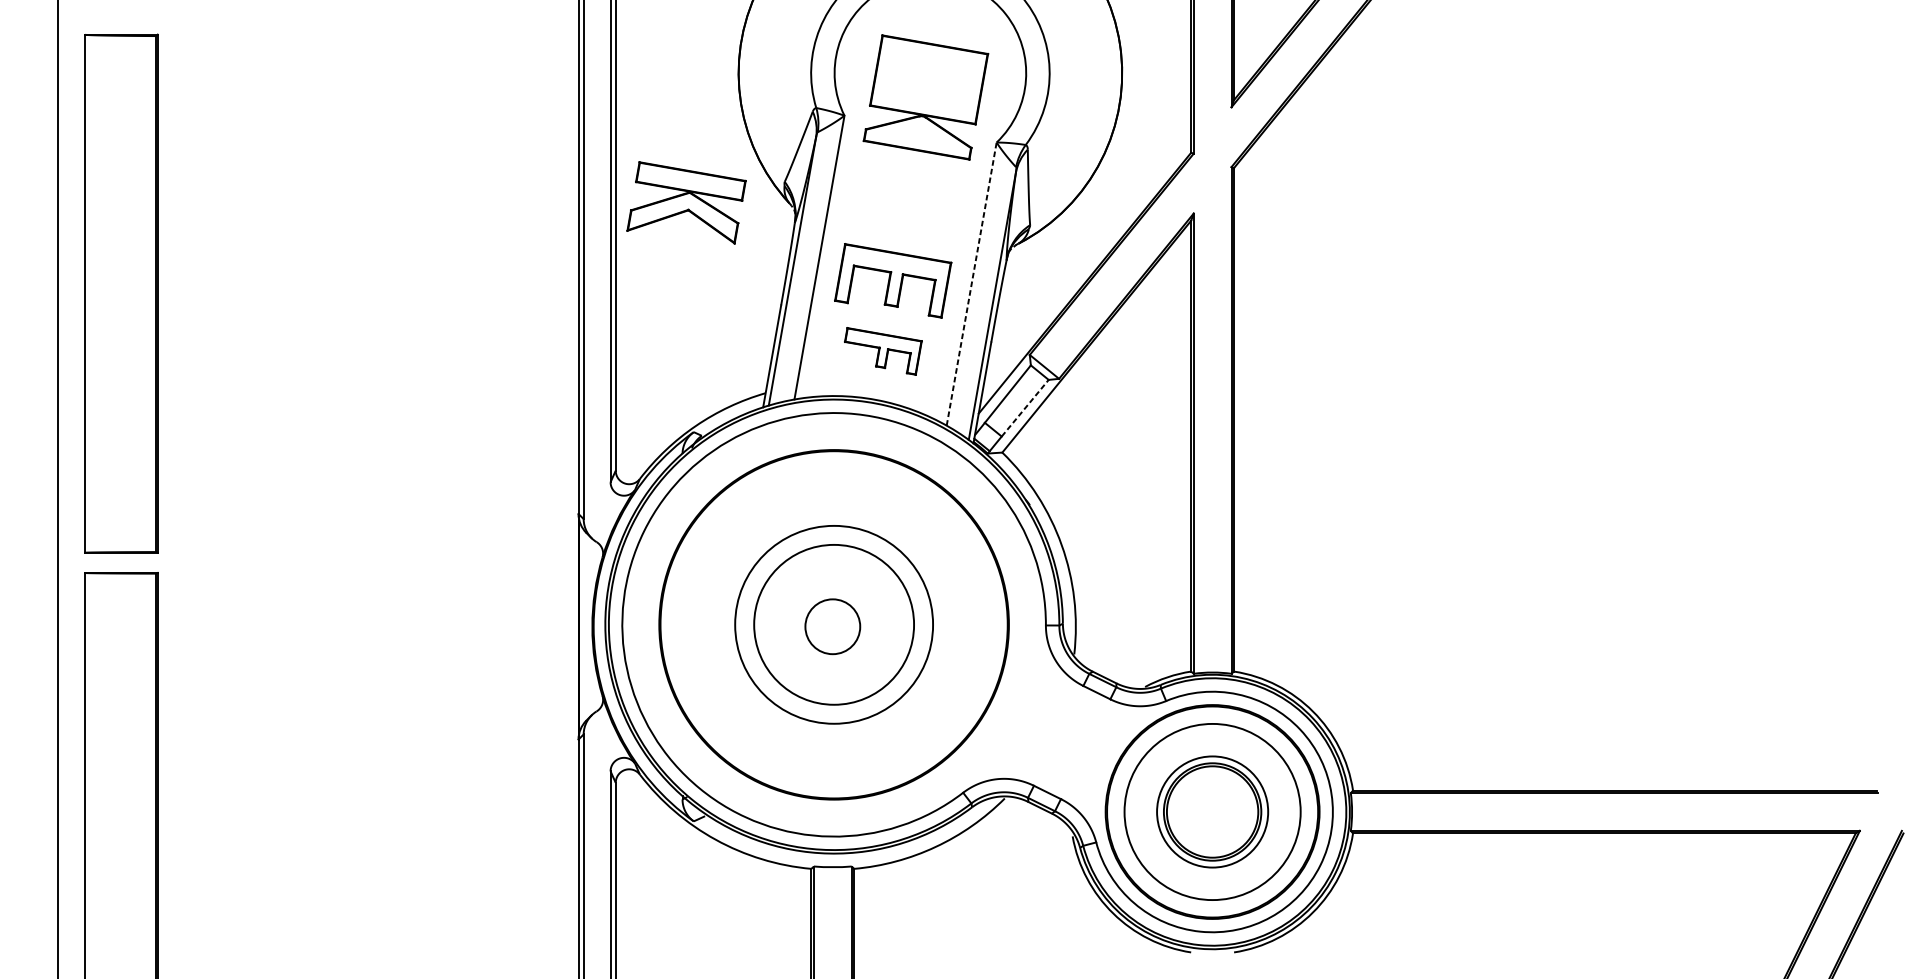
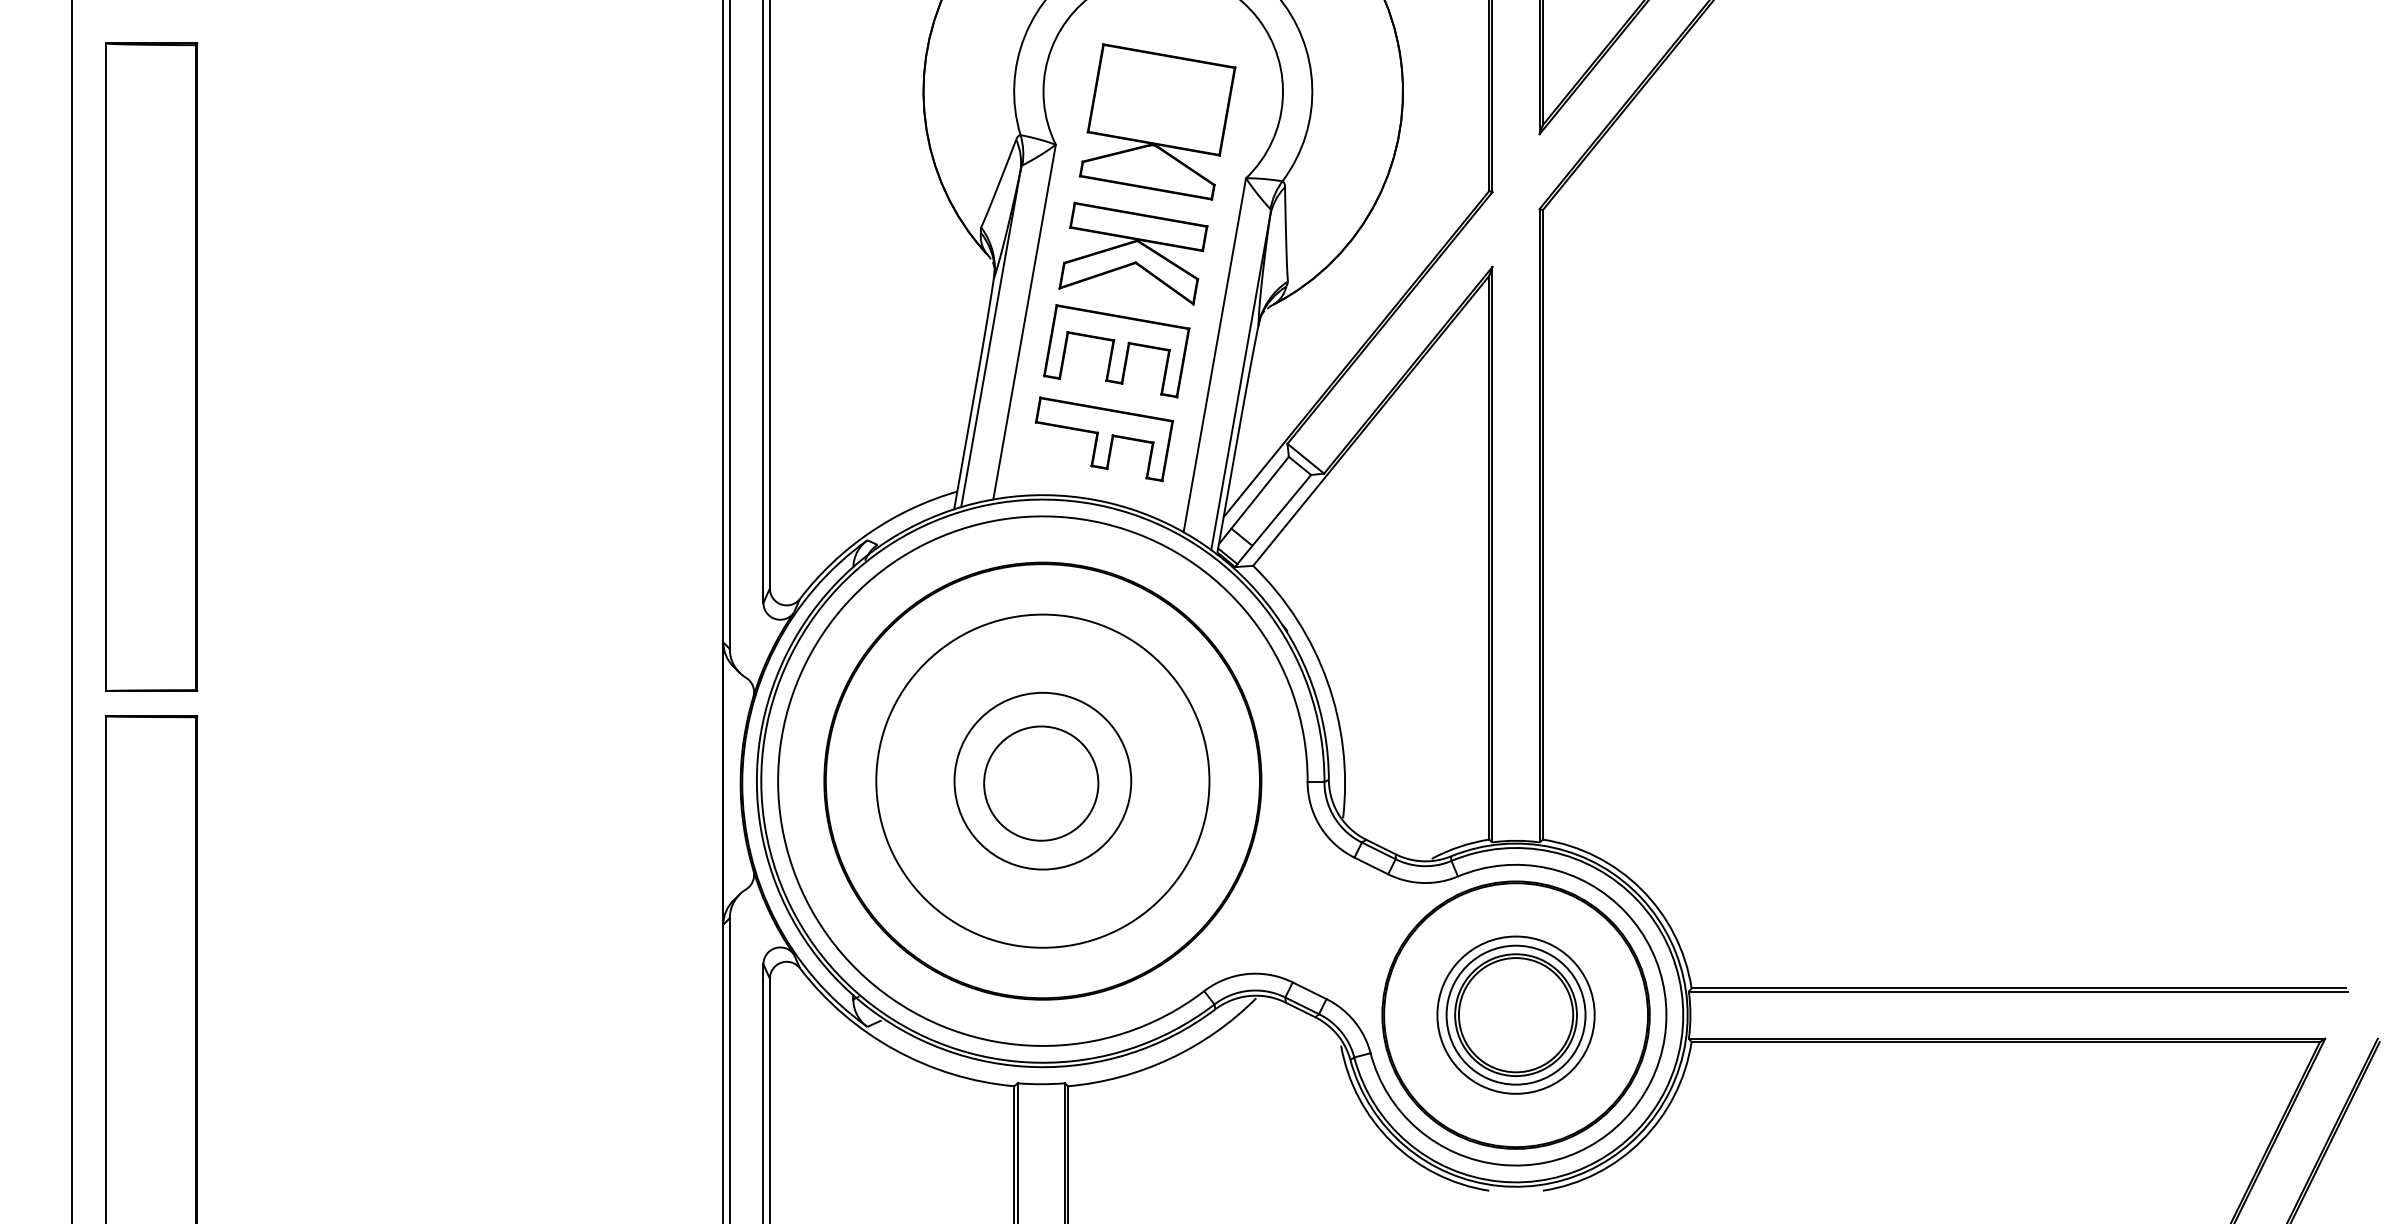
part: (686, 202) -> (1133, 253), moved
line: (971, 284) -> (1214, 355), dashed -> solid
part: (883, 351) -> (1104, 439), size x1.43
line: (1024, 408) -> (1281, 510), dashed -> solid
circle: (833, 624) -> (1042, 780), size x0.71
circle: (833, 624) -> (1042, 780), size x1.67
circle: (833, 626) -> (1041, 783), size x1.67
circle: (1212, 811) -> (1515, 1014), size x0.71

